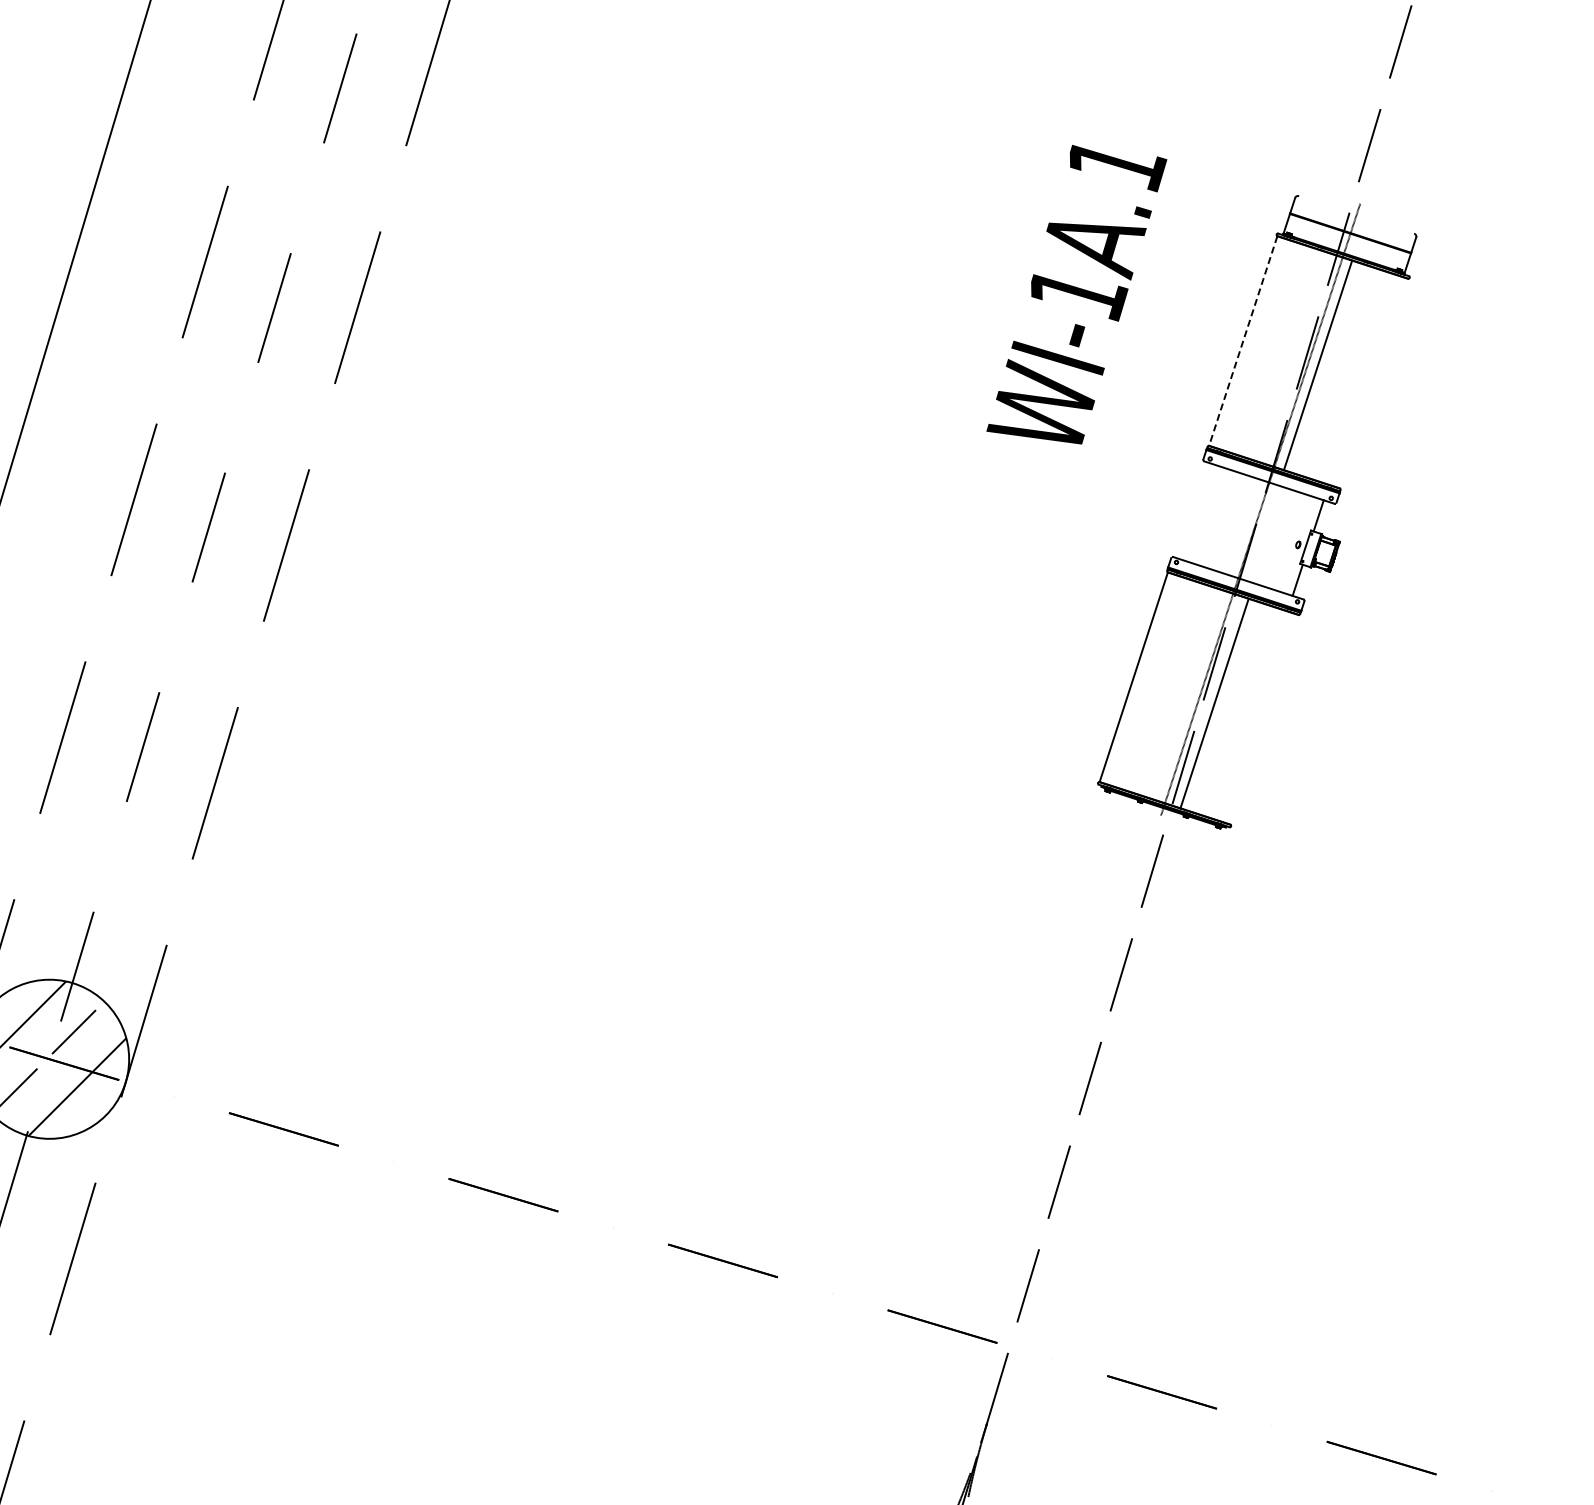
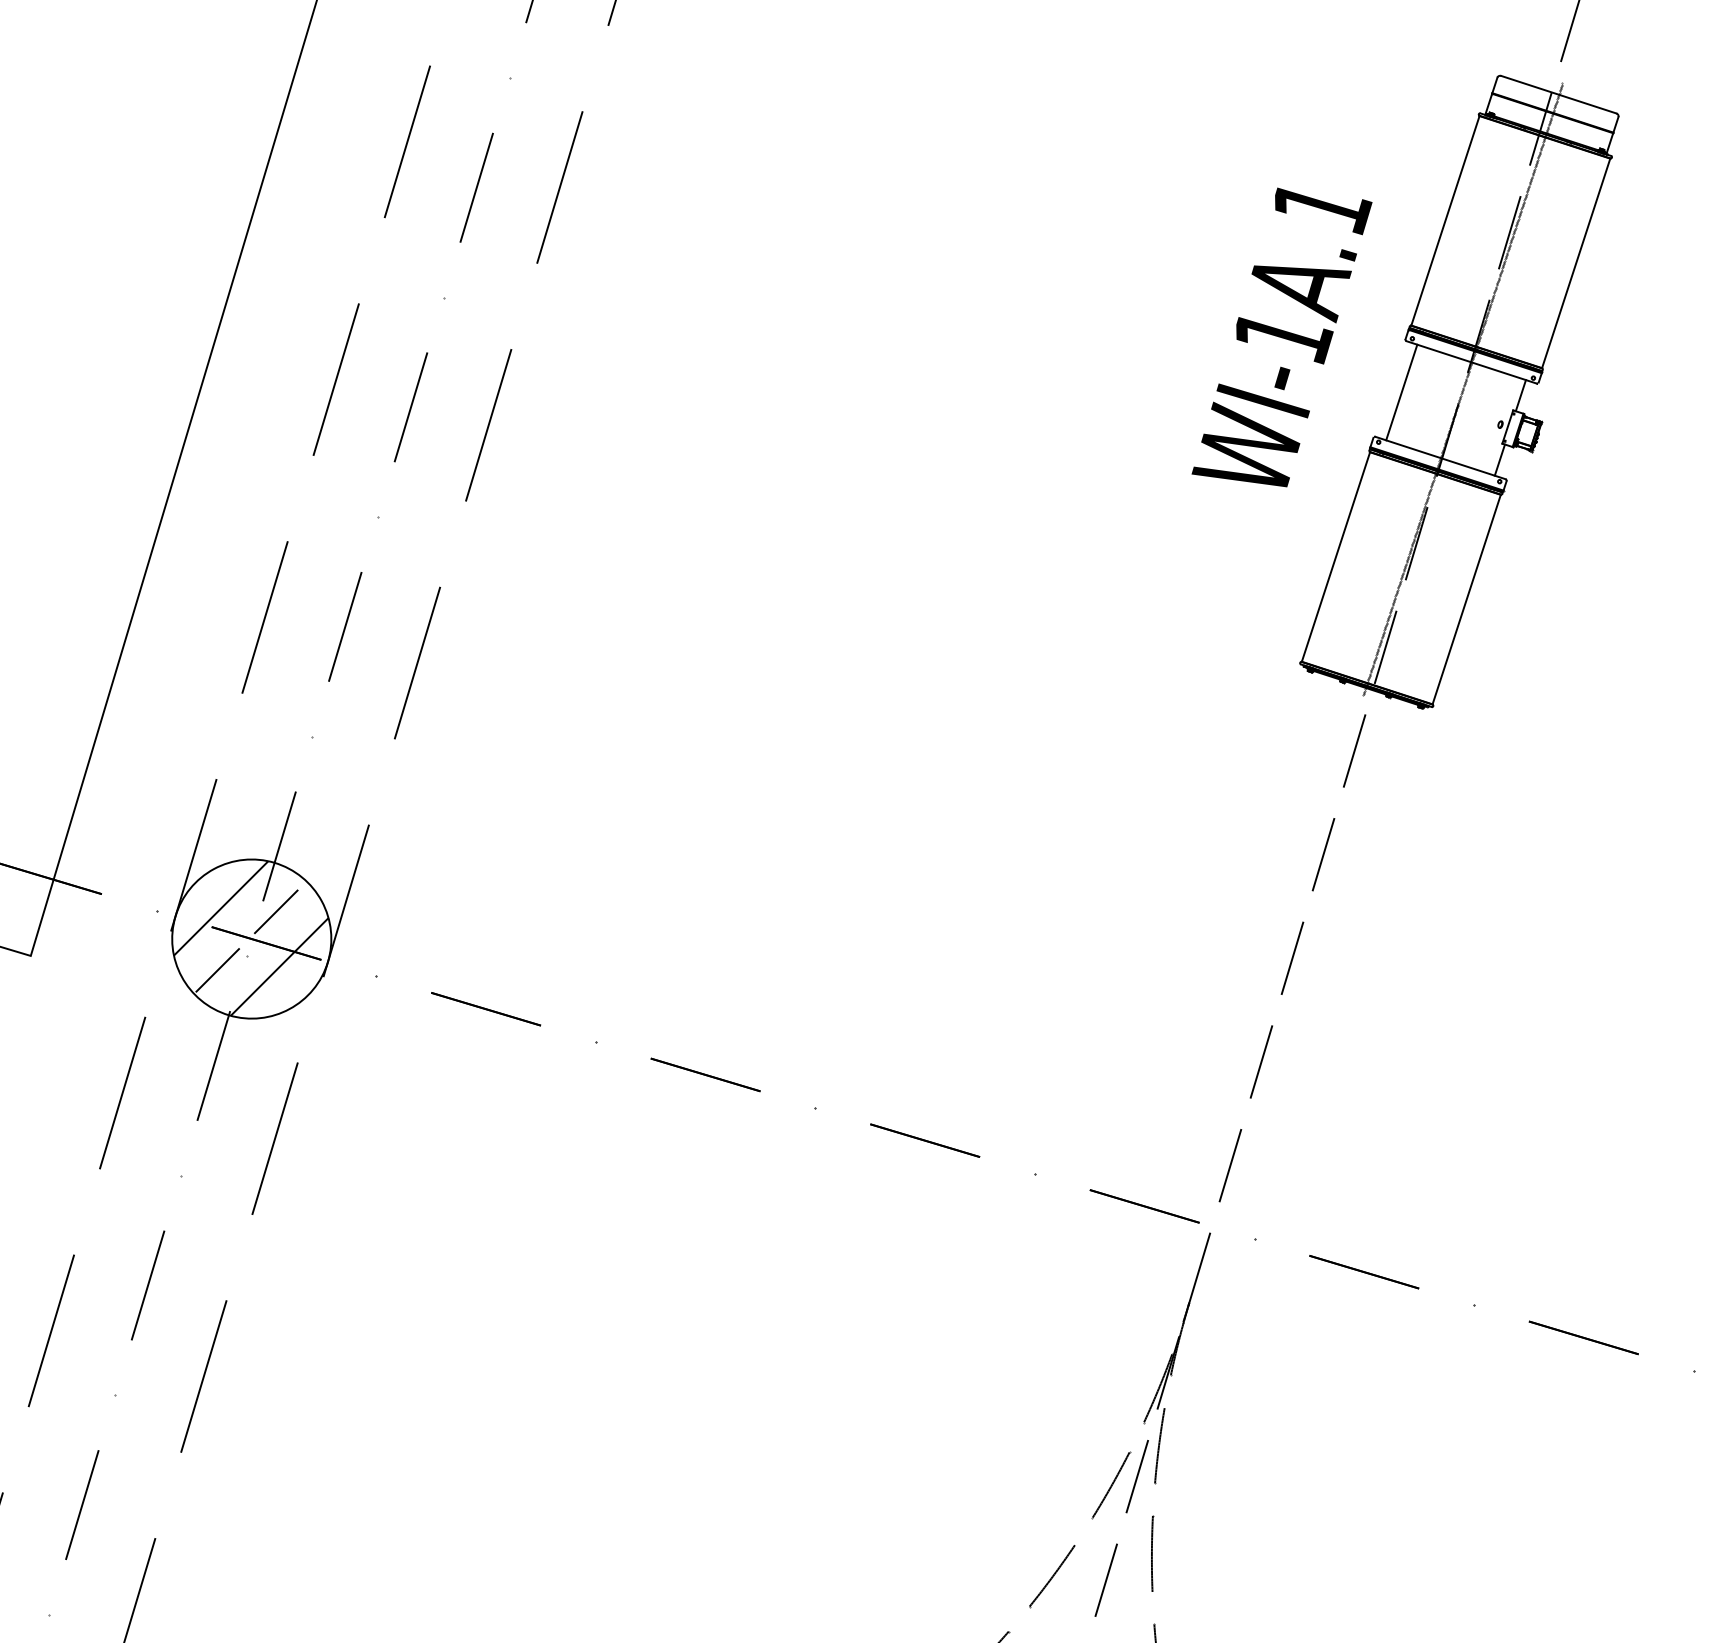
line: (1356, 214) -> (1558, 94), added
text: (1076, 294) -> (1281, 337), moved
line: (1243, 341) -> (1445, 221), dashed -> solid
line: (1318, 365) -> (1576, 263), moved
line: (1199, 512) -> (1401, 392), added
line: (1214, 703) -> (1466, 599), moved

